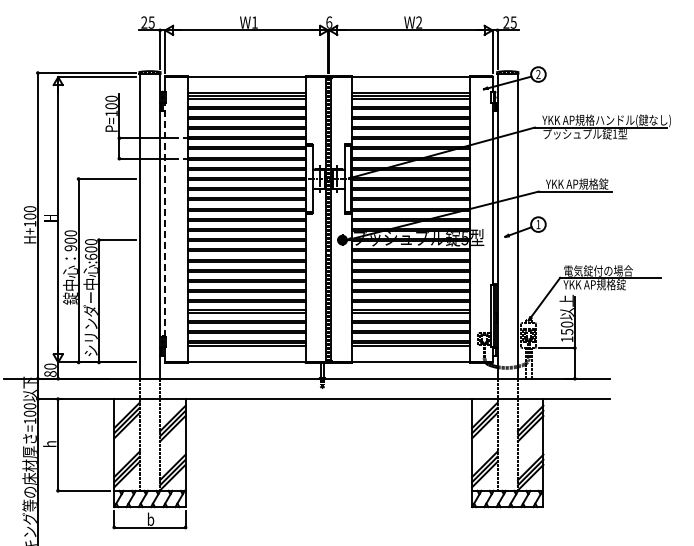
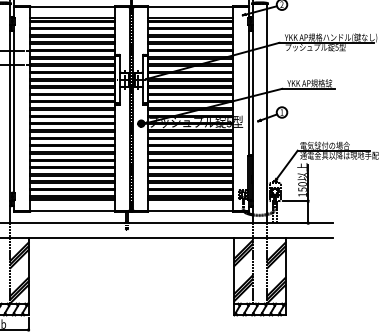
text: (614, 133) -> (336, 47), 1 -> 5
line: (165, 219) -> (14, 108), dashed -> solid
text: (618, 284) -> (339, 155), YKK AP規格錠 -> 通電金具以降は現地手配

